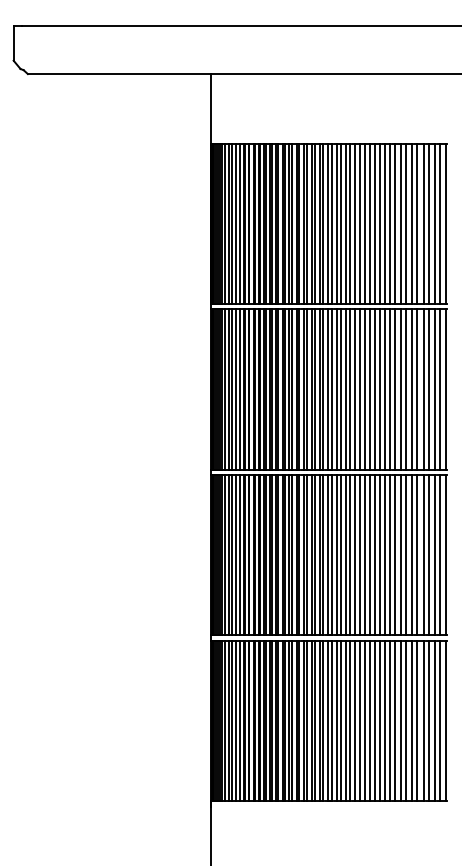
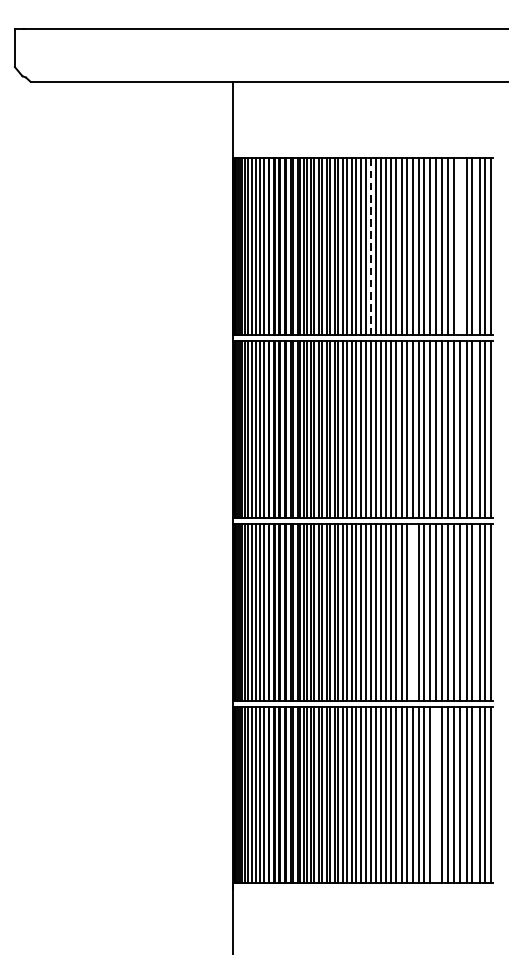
line: (417, 223) -> (460, 246), removed
line: (336, 224) -> (370, 247), solid -> dashed
line: (374, 555) -> (412, 612), removed
line: (395, 720) -> (435, 794), removed

